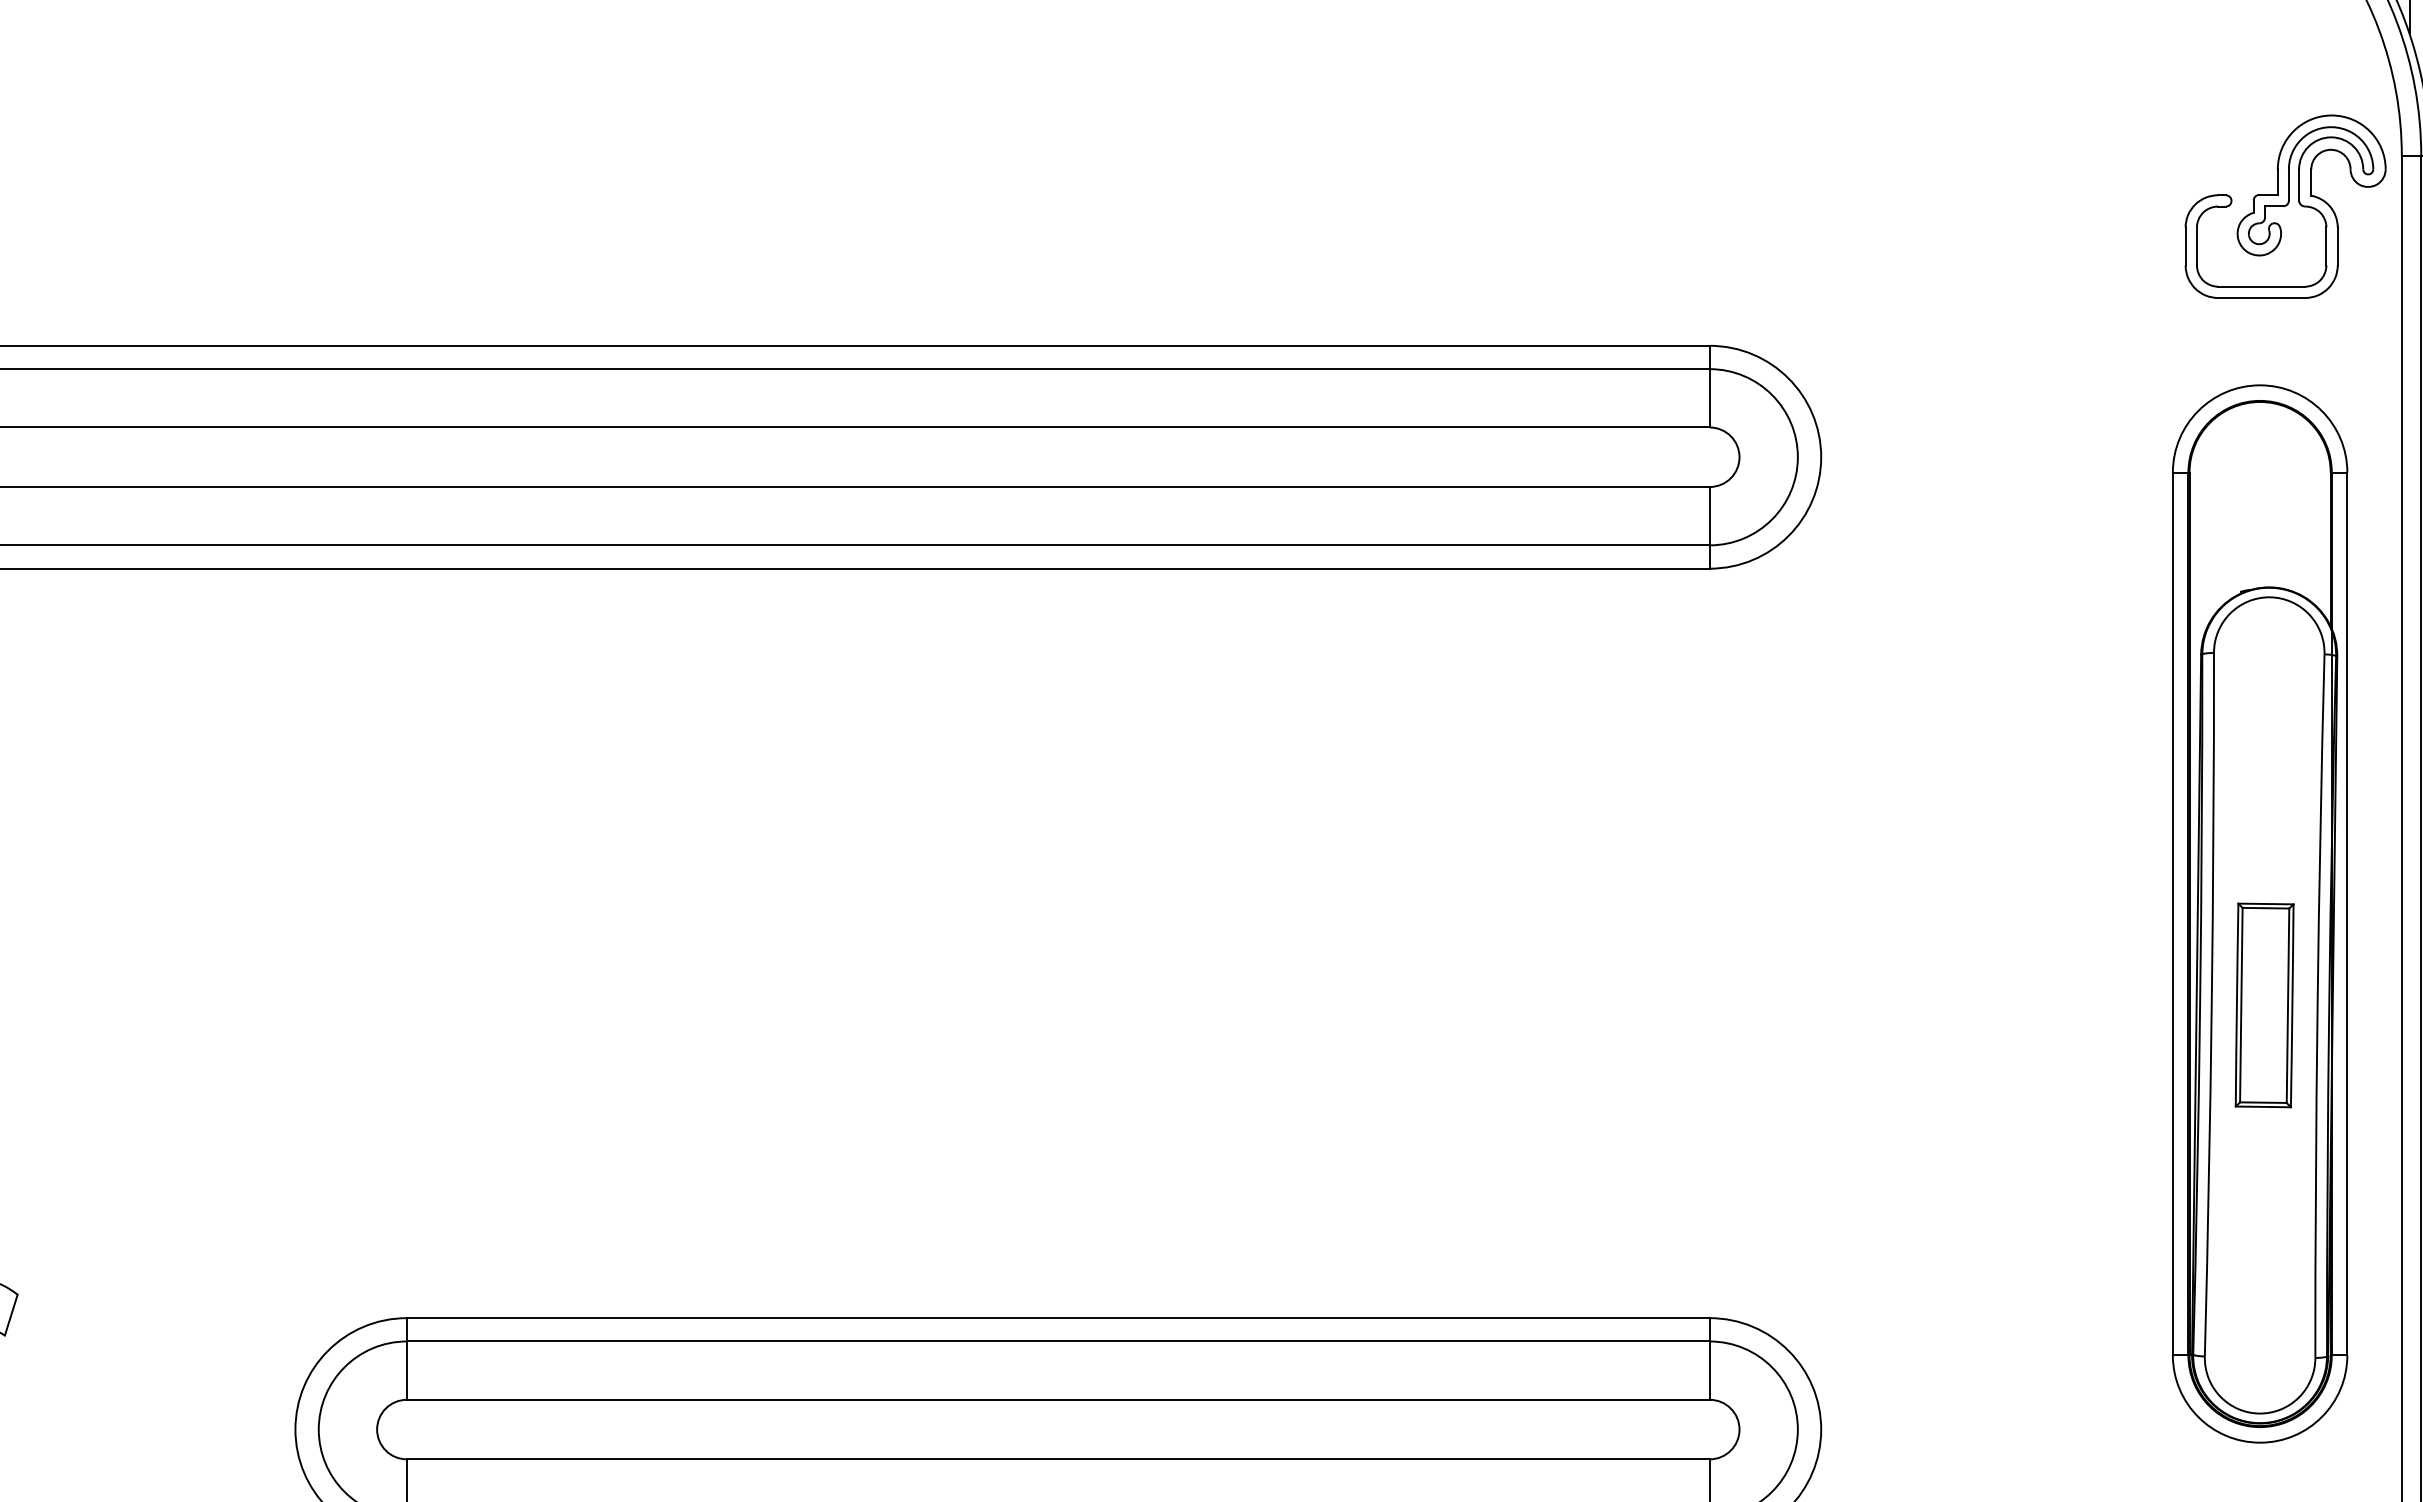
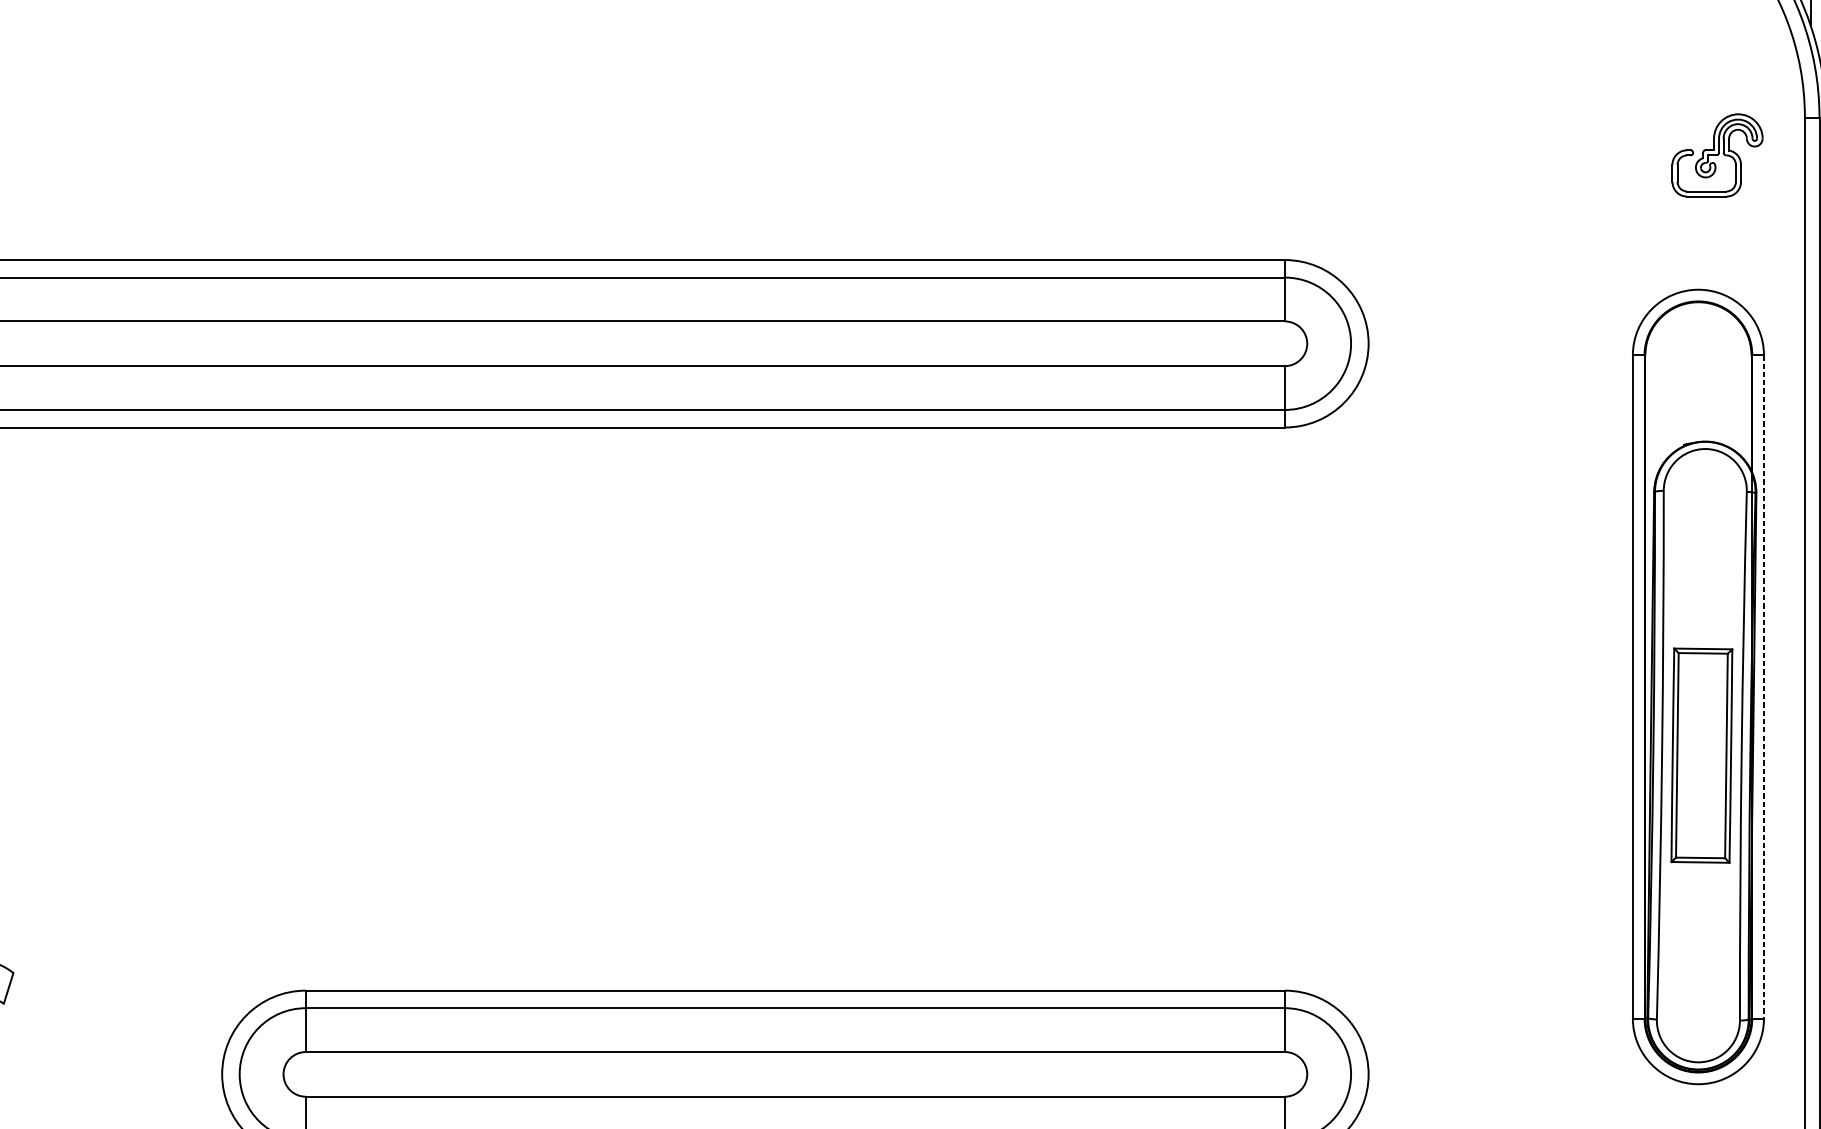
part: (2285, 206) -> (1717, 155), size x0.6
line: (2347, 914) -> (1764, 687), solid -> dashed
part: (2264, 1005) -> (1701, 755), size x1.4

